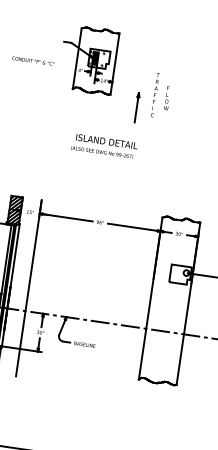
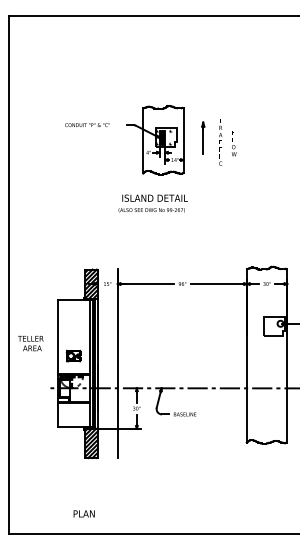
part: (88, 60) -> (155, 140), moved
part: (137, 107) -> (203, 137), moved
text: (103, 146) -> (152, 203), moved

